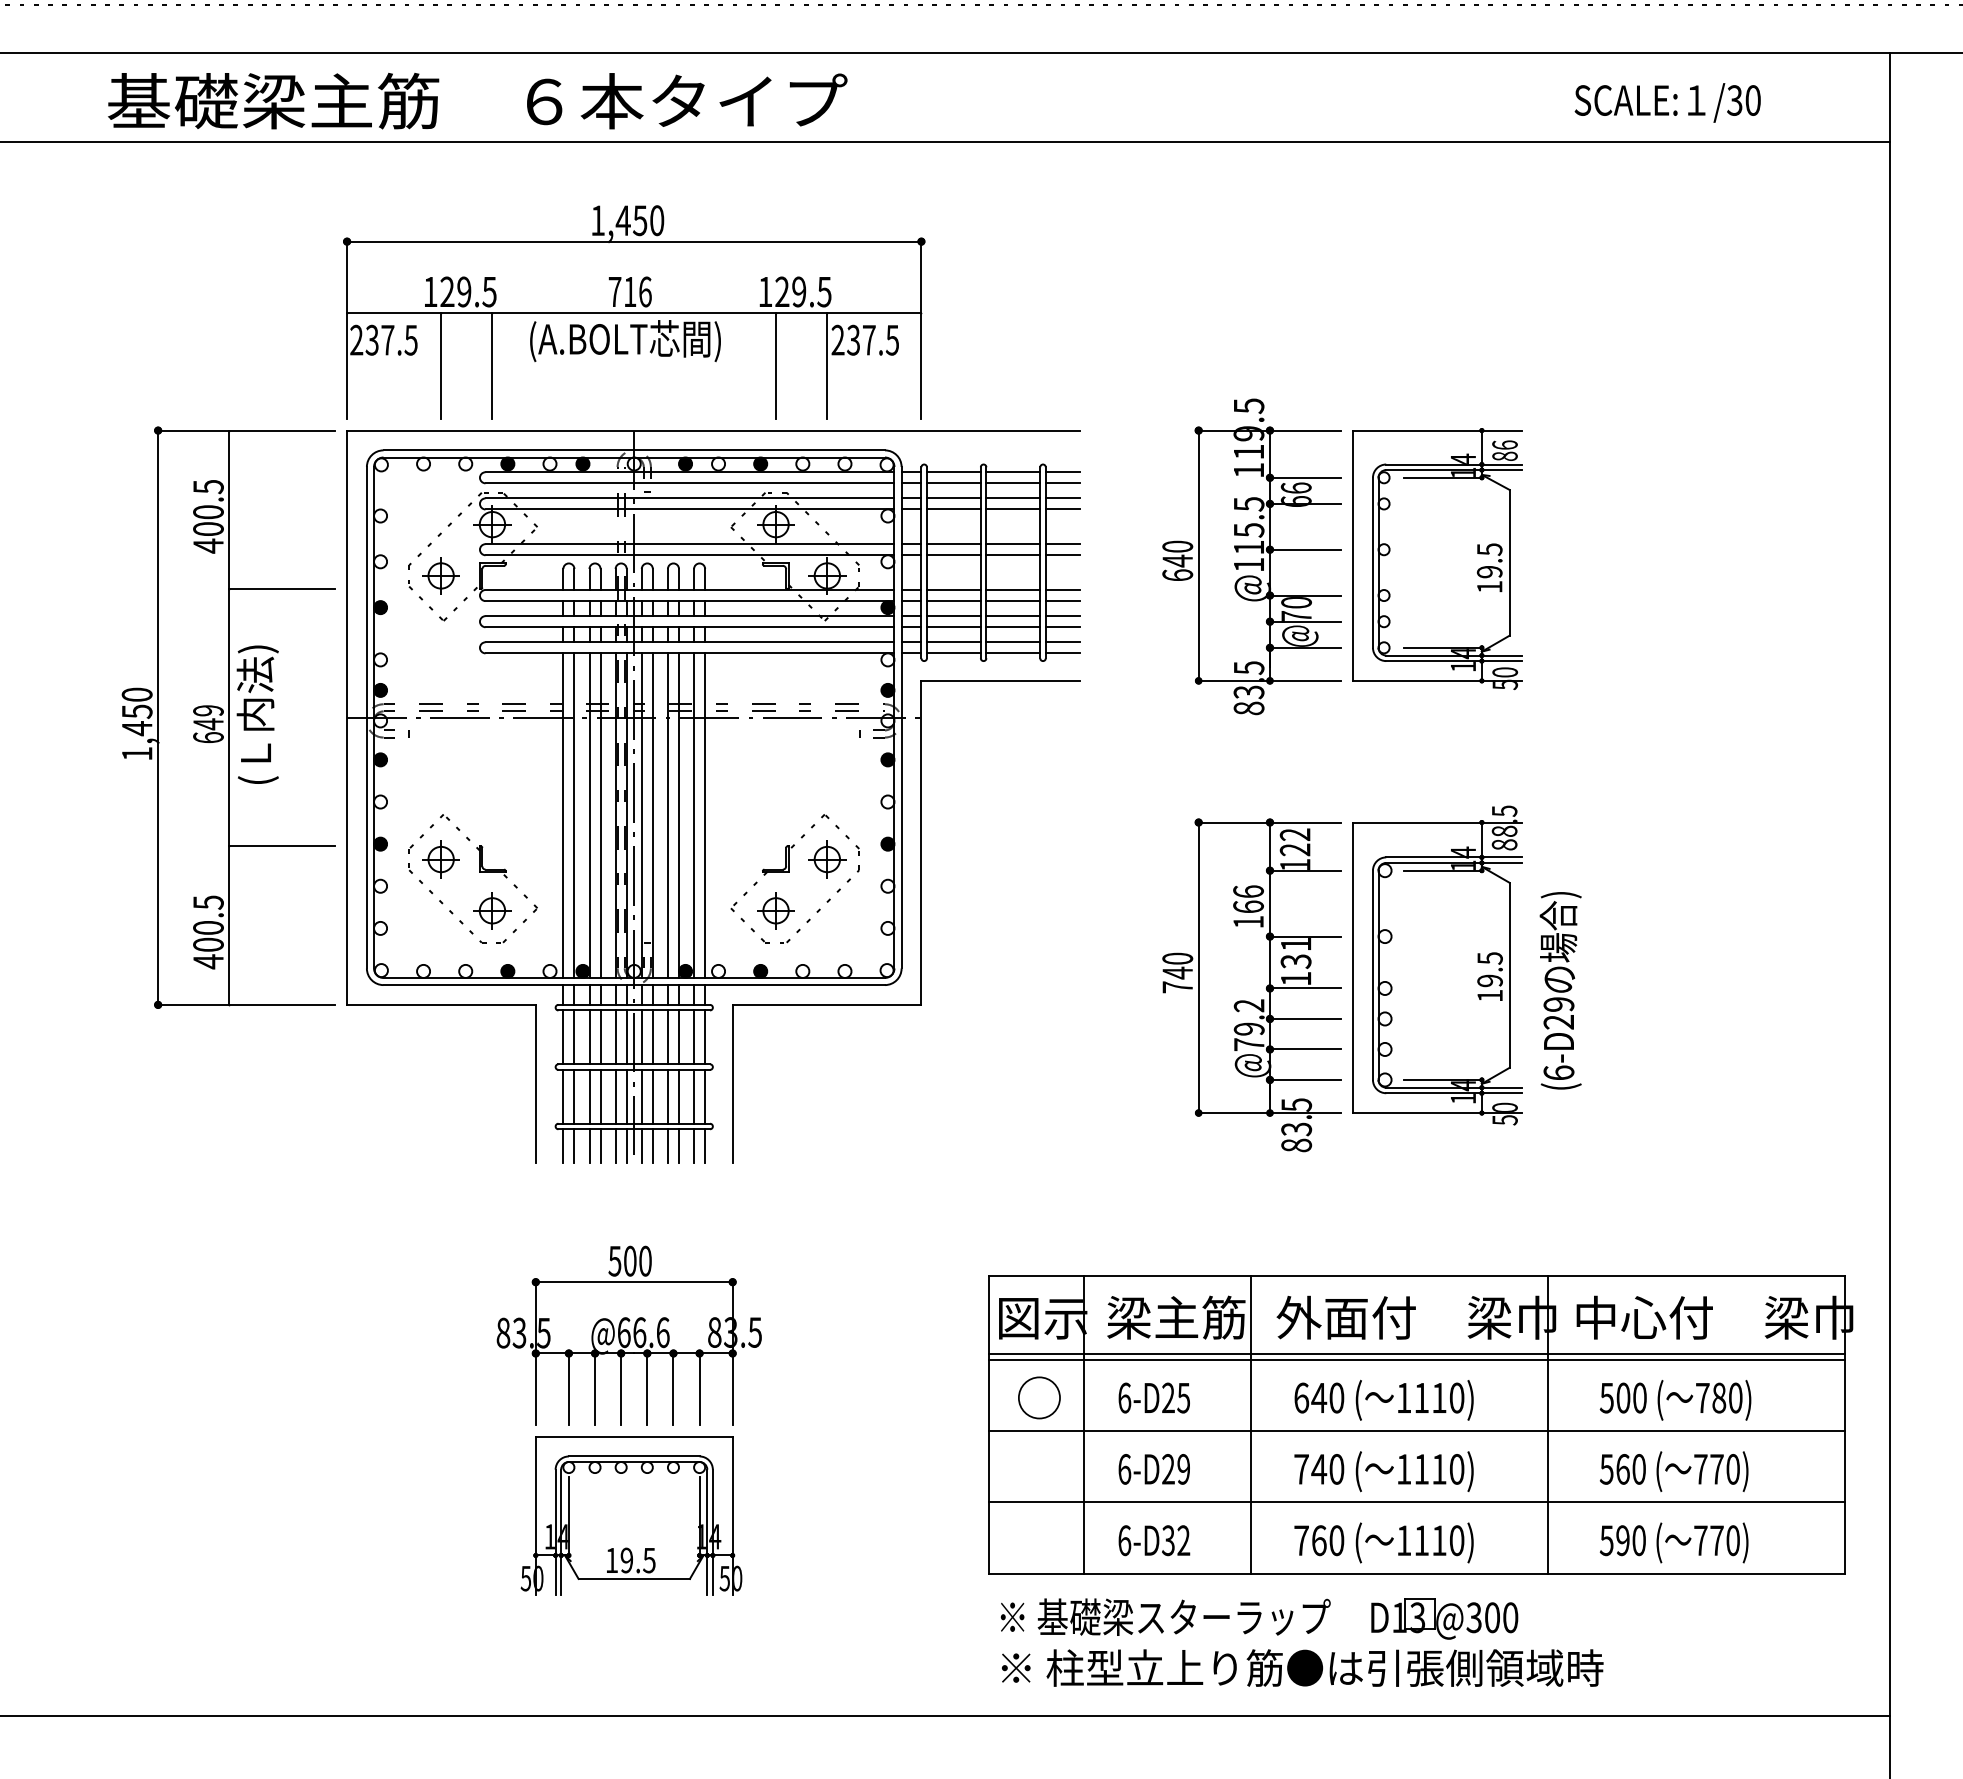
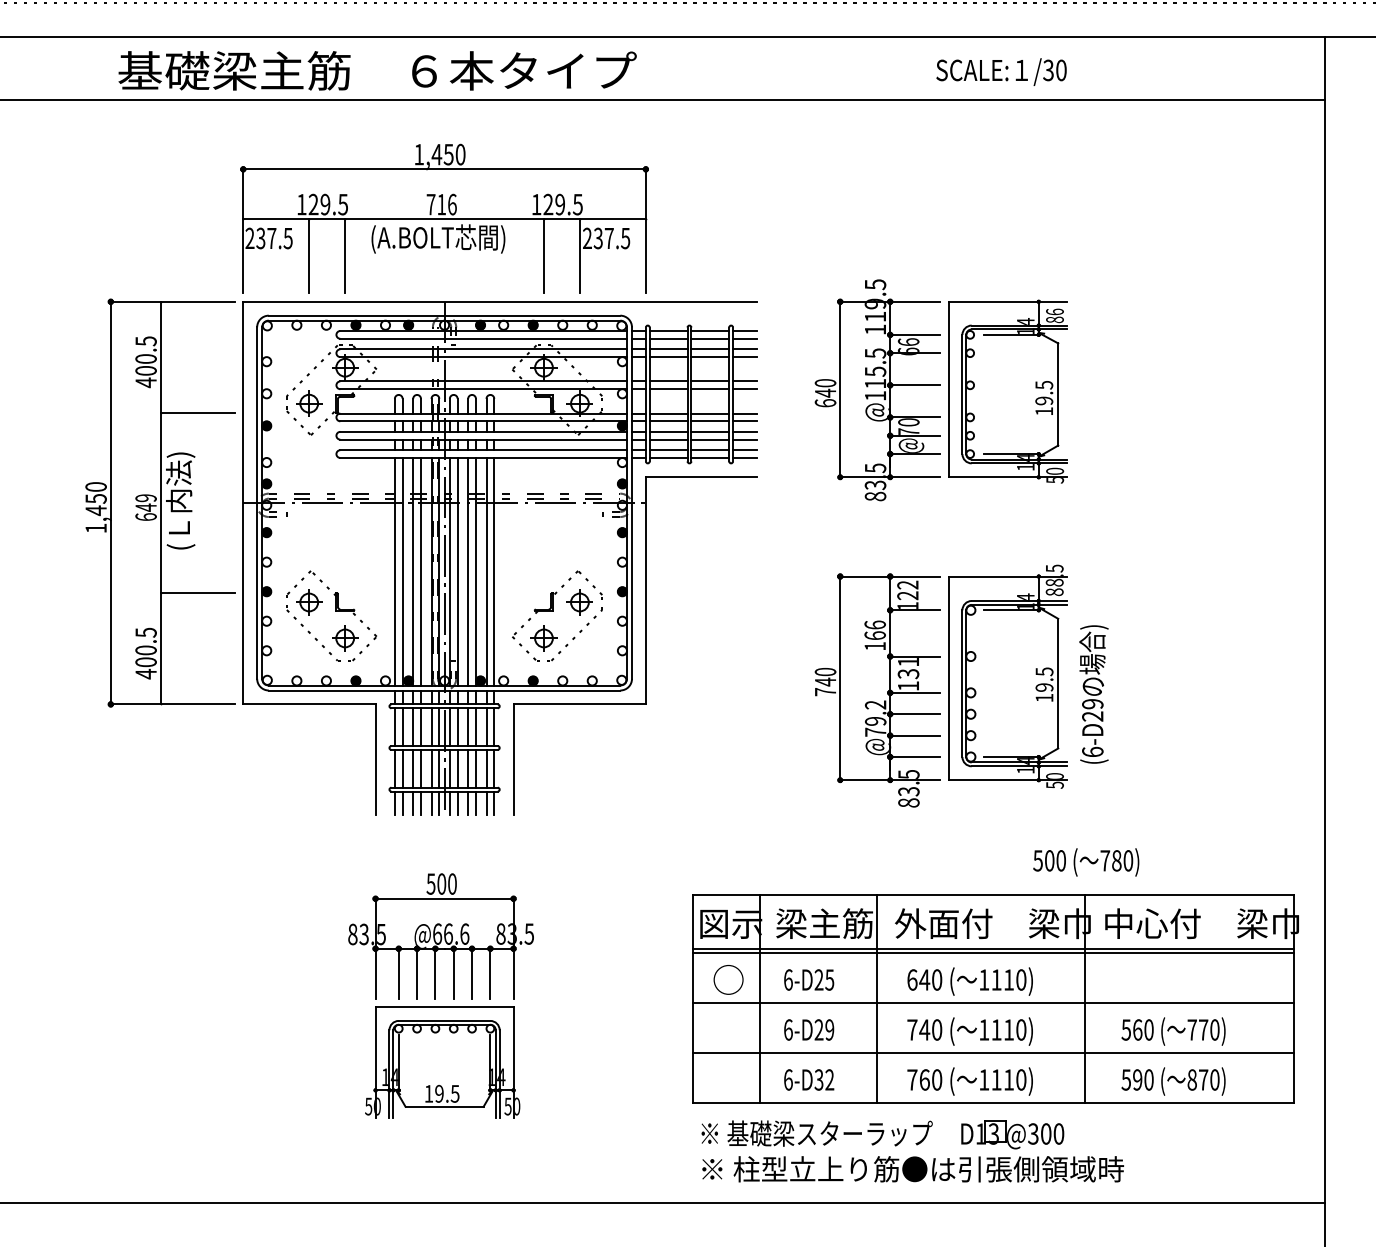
text: (477, 100) -> (377, 70), moved
text: (1667, 102) -> (1001, 71), moved
text: (1675, 1400) -> (1086, 862), moved
text: (1700, 1540) -> (1192, 1079), 770) -> 870)

